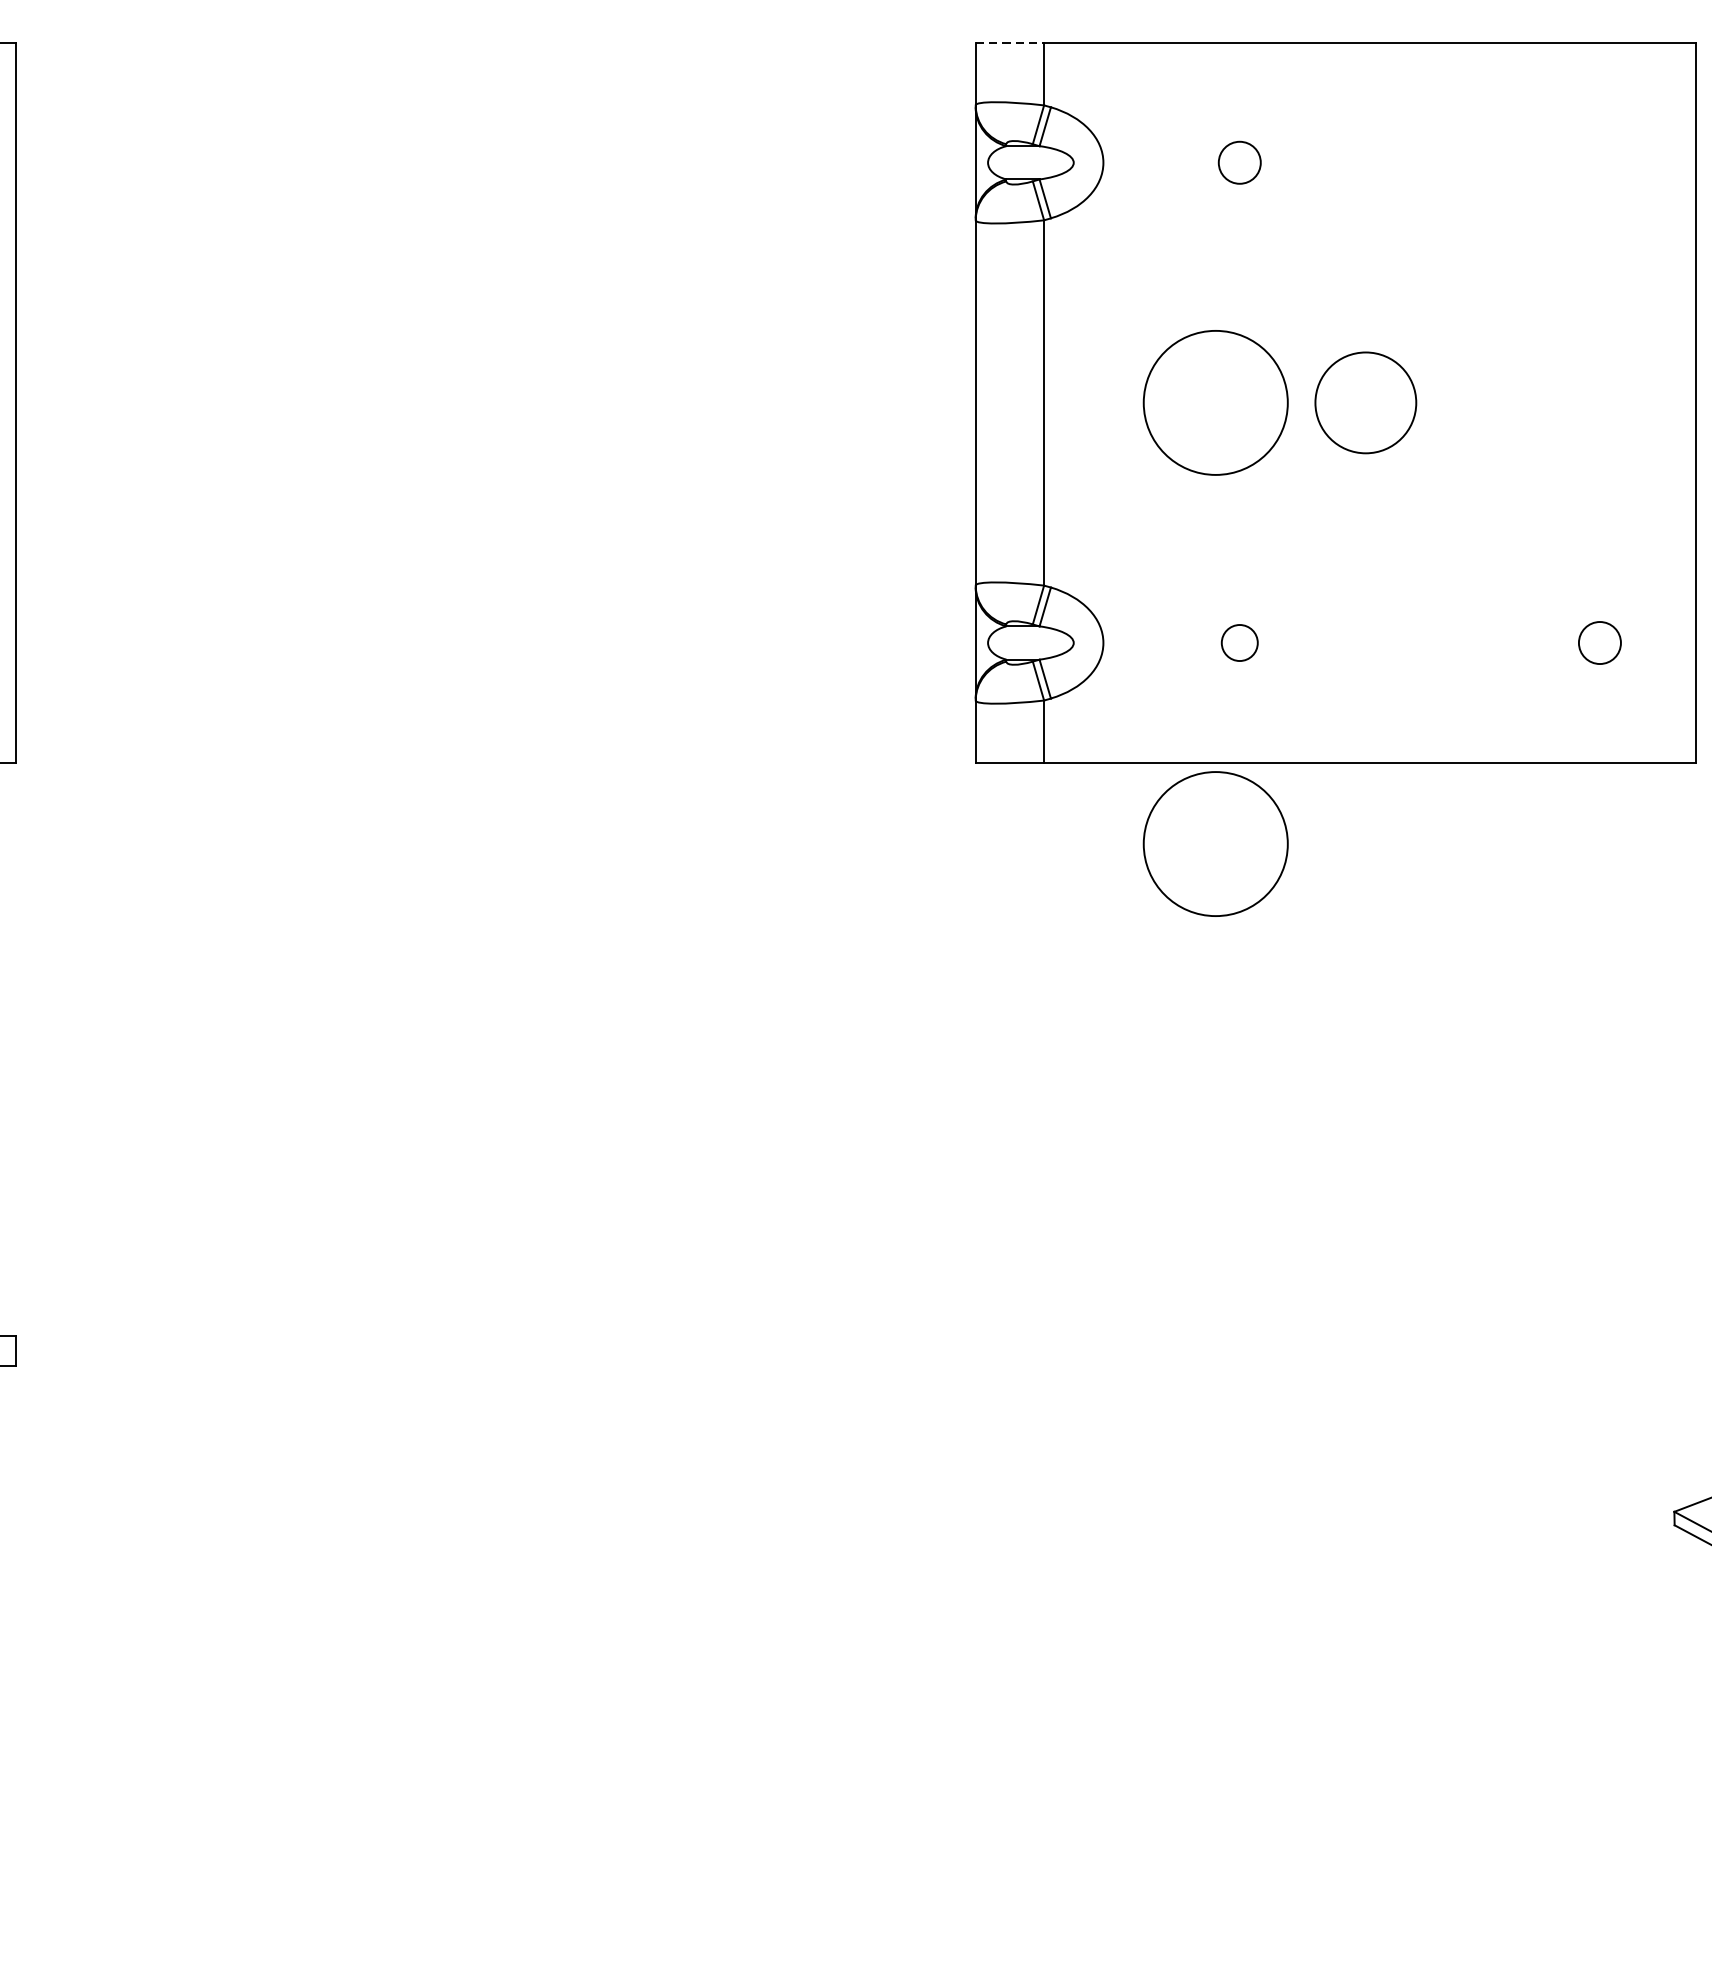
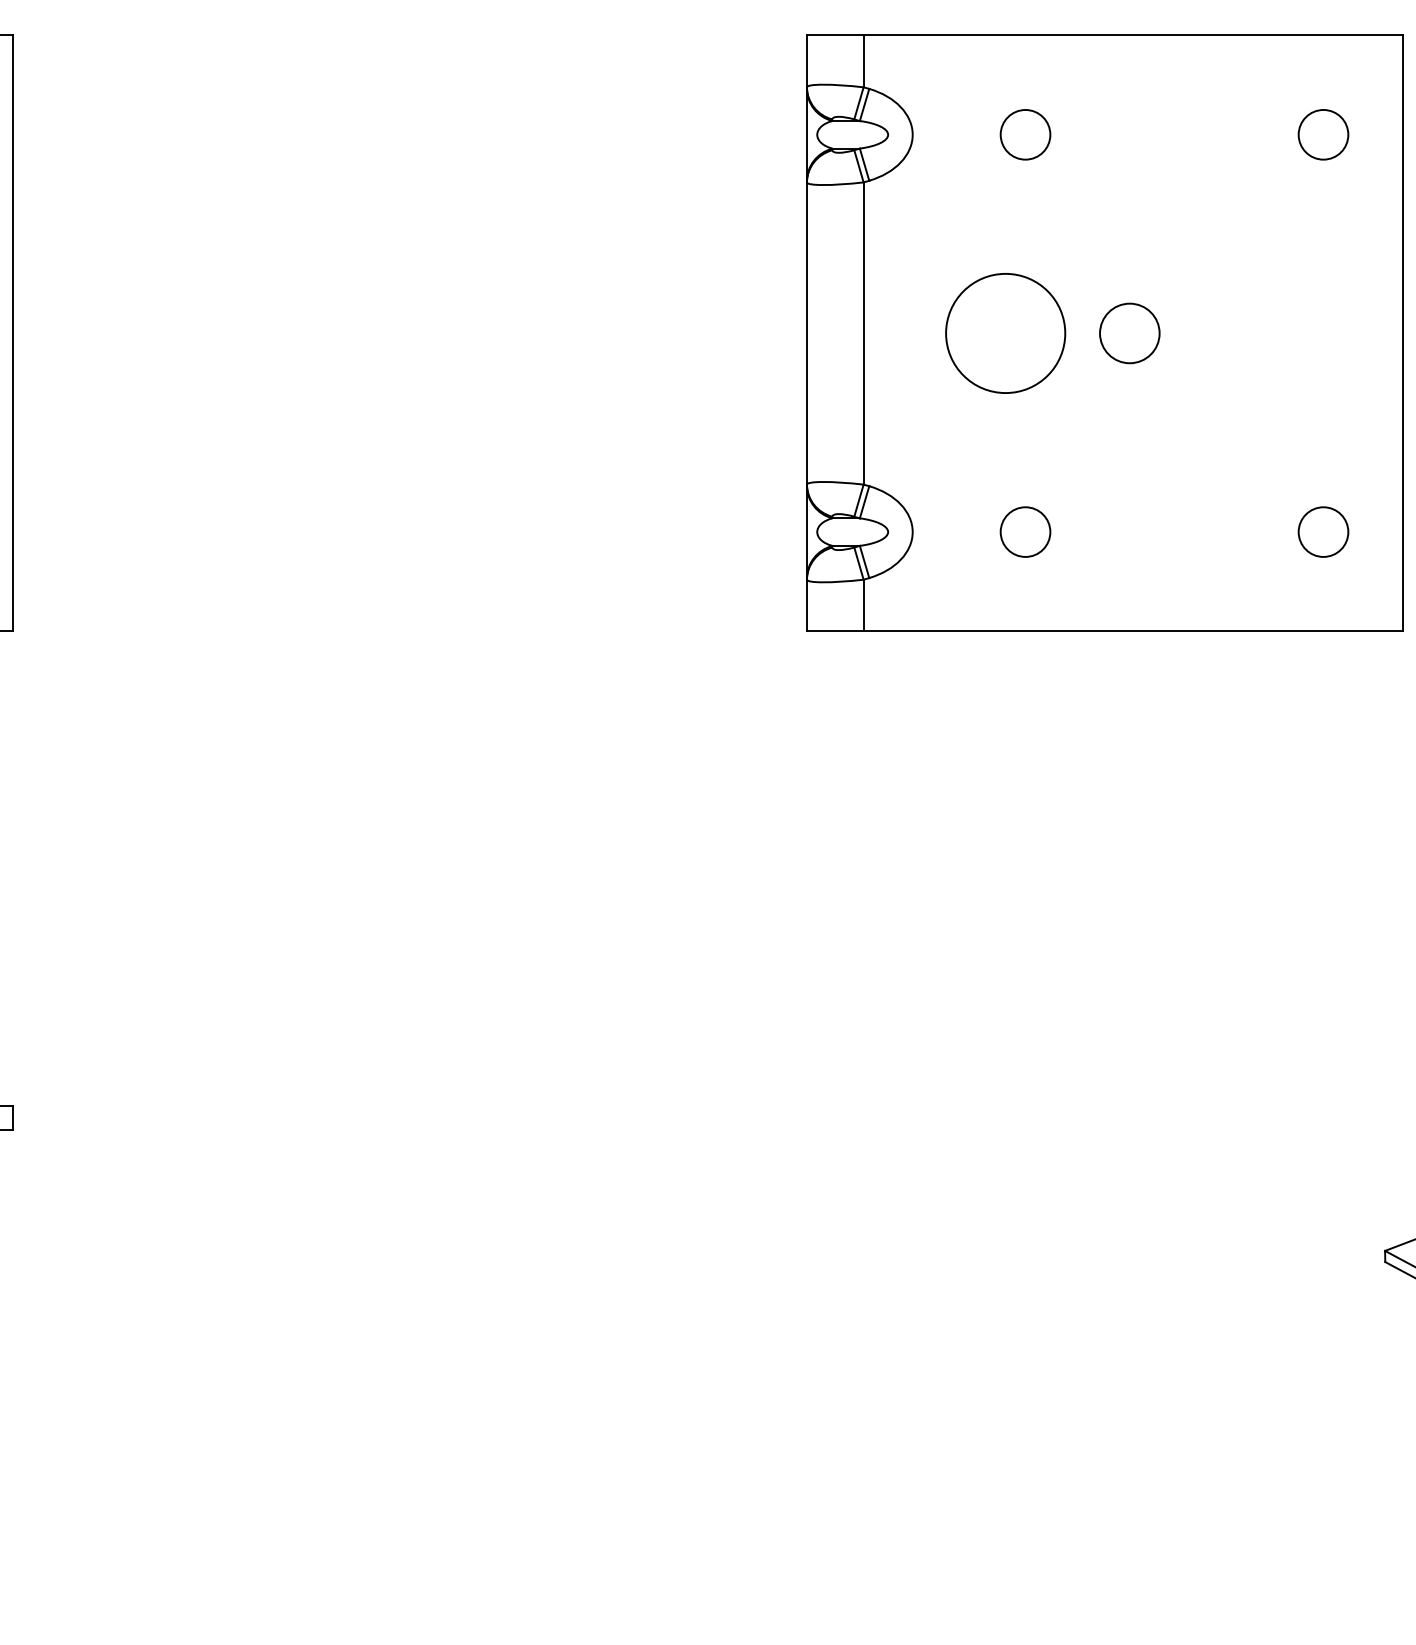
line: (1010, 42) -> (835, 35), dashed -> solid
circle: (1239, 162) -> (1025, 134), size x1.43
circle: (1599, 162) -> (1323, 134), added
circle: (1365, 402) -> (1129, 333), size x0.71
circle: (1239, 642) -> (1025, 531), size x1.67
circle: (1599, 642) -> (1323, 531), size x1.43
circle: (1215, 844) -> (1005, 698), removed

